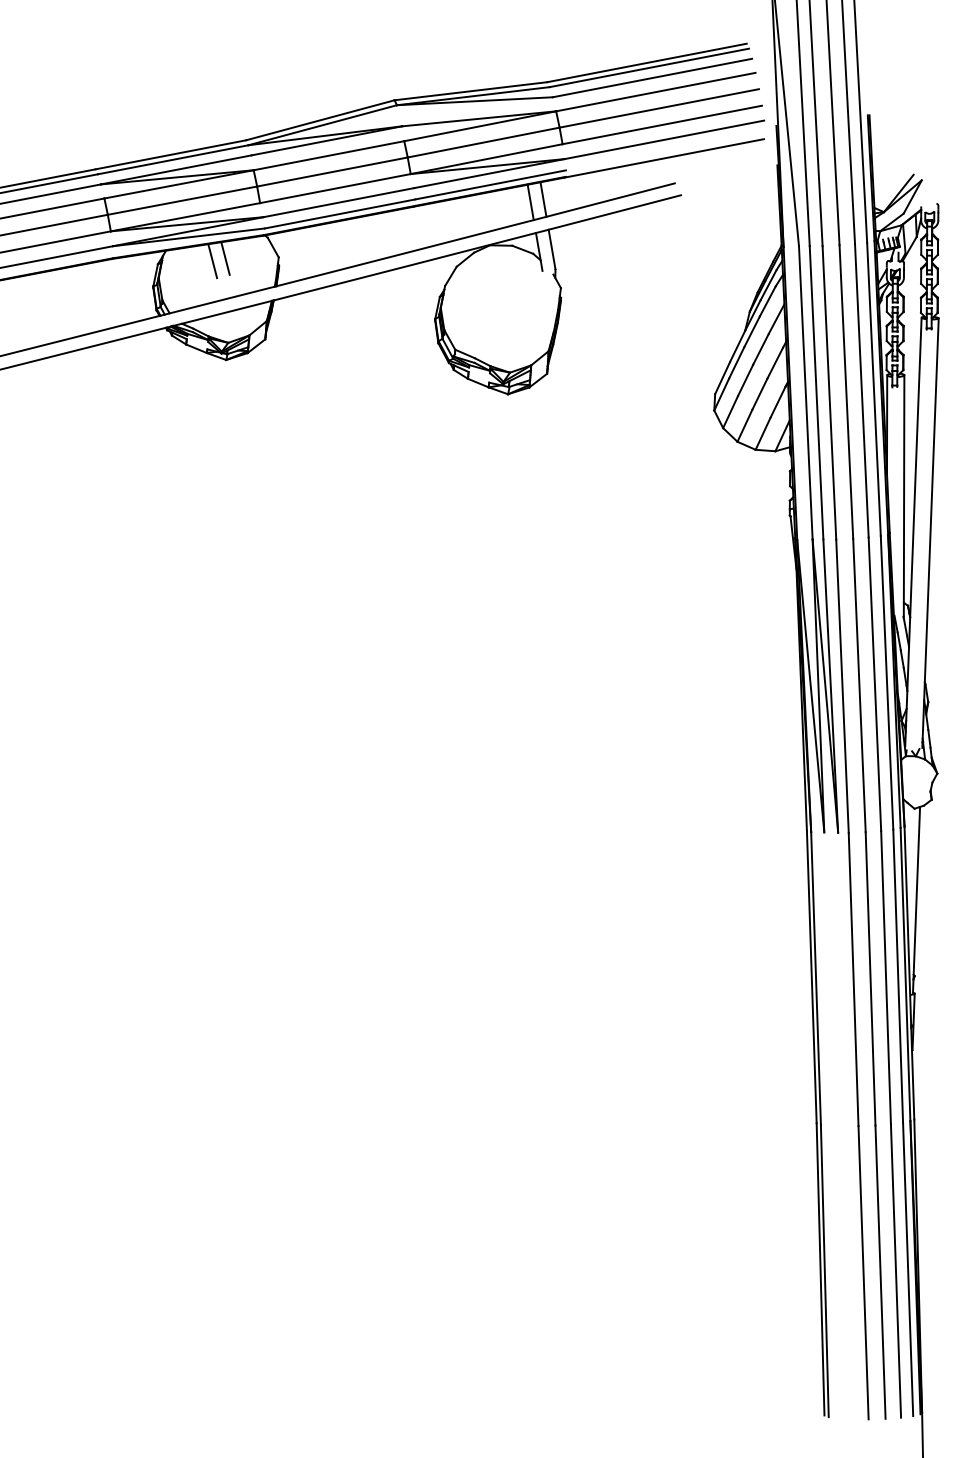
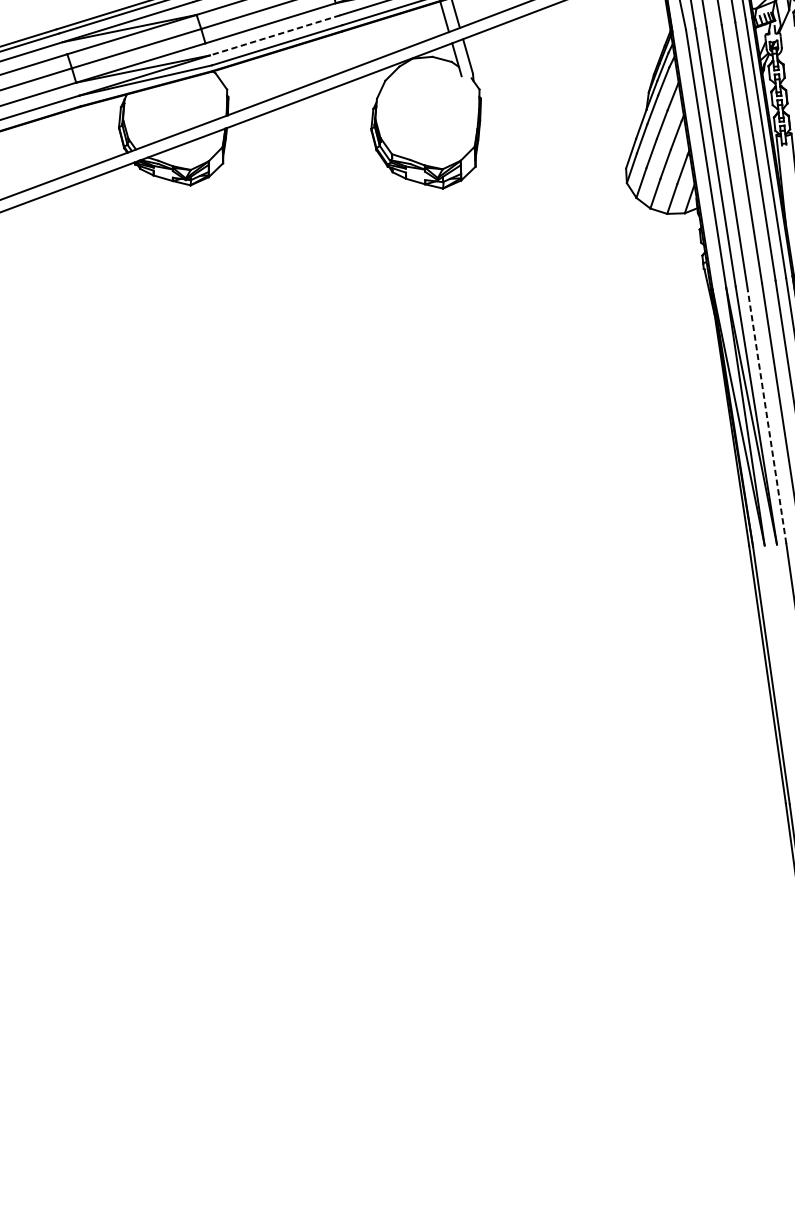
line: (338, 202) -> (274, 35), solid -> dashed
line: (225, 258) -> (180, 95), removed
line: (212, 261) -> (168, 99), removed
line: (842, 686) -> (766, 414), solid -> dashed

